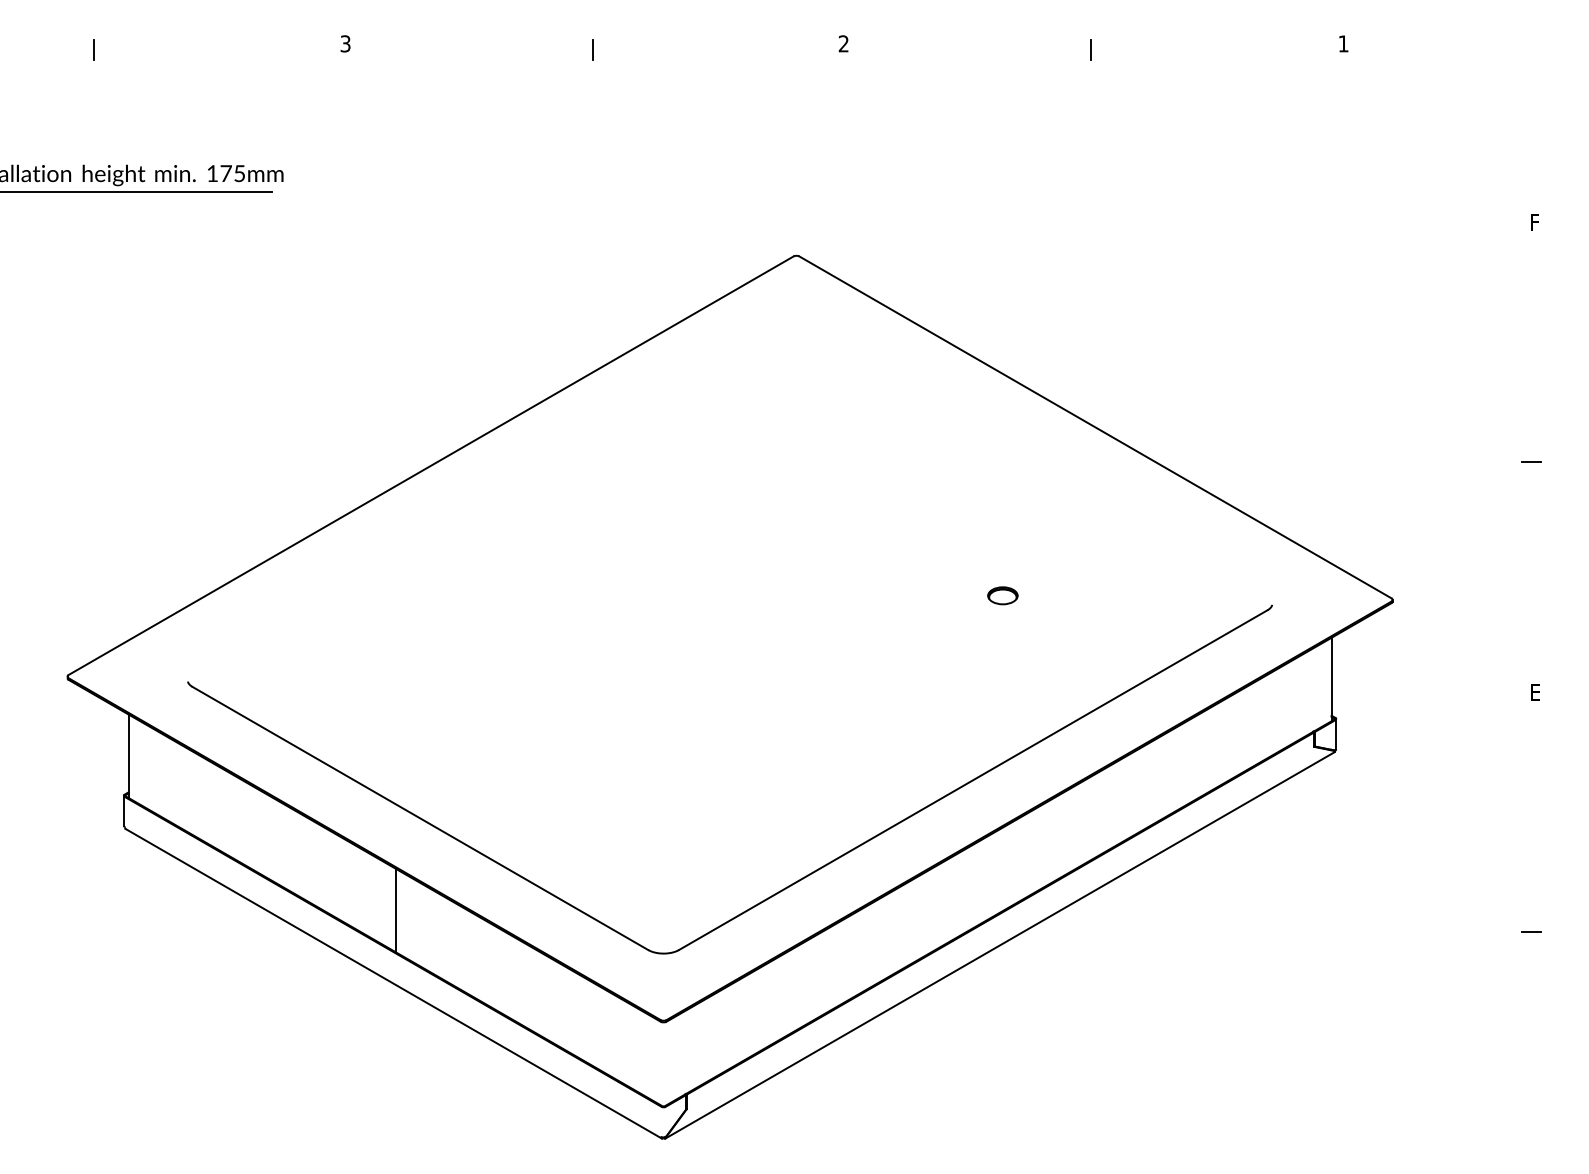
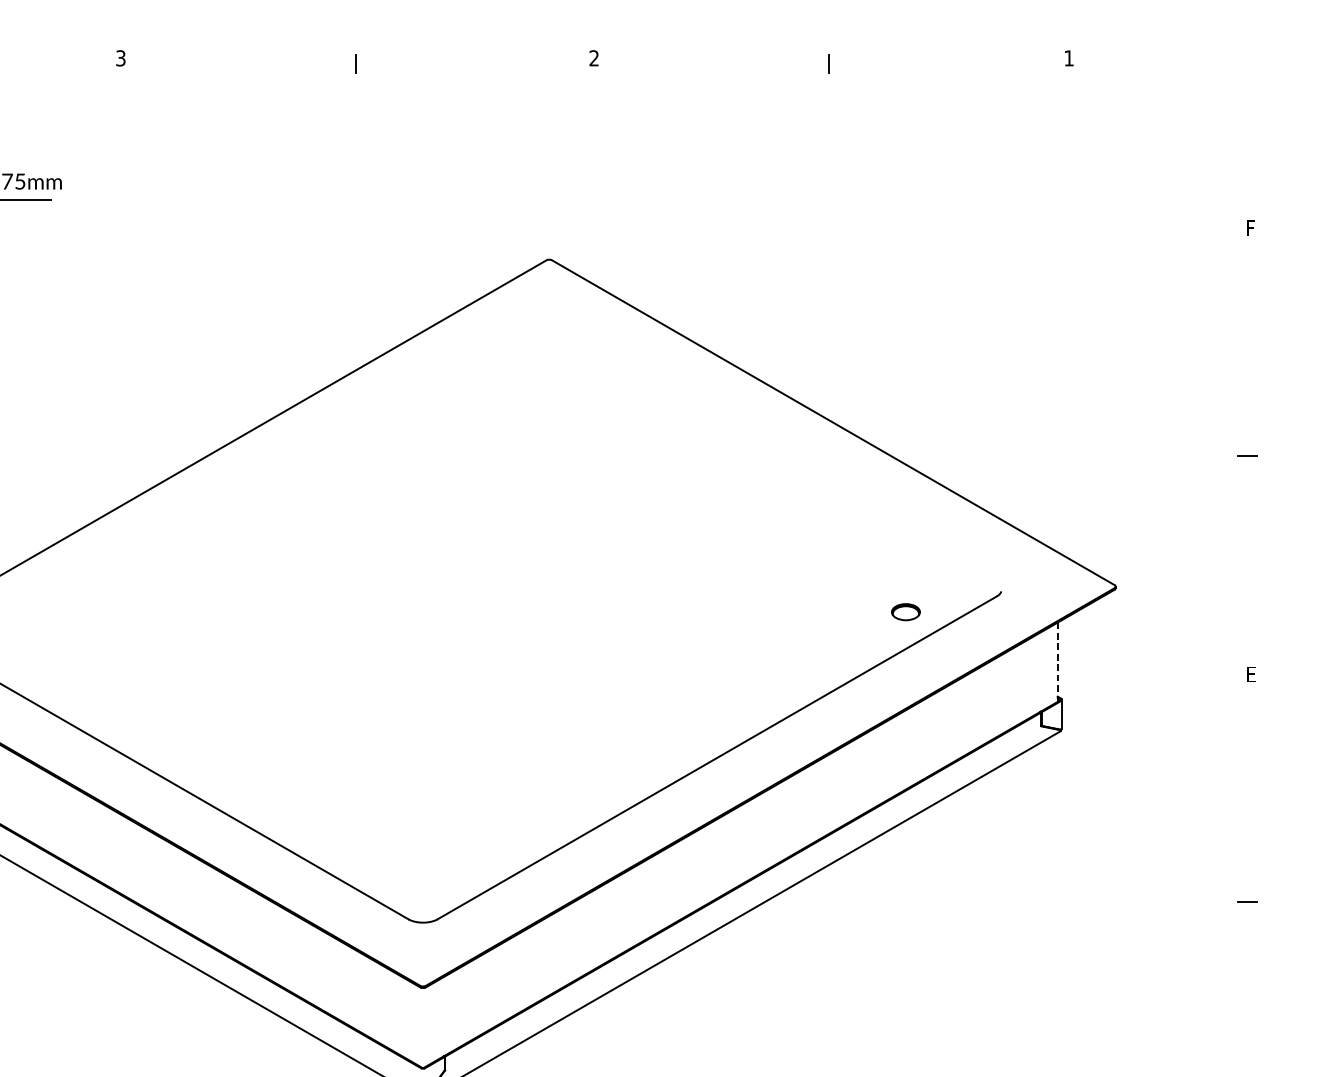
part: (1002, 595) -> (905, 611), moved
line: (1331, 679) -> (1057, 662), solid -> dashed
line: (395, 910) -> (168, 881), removed

